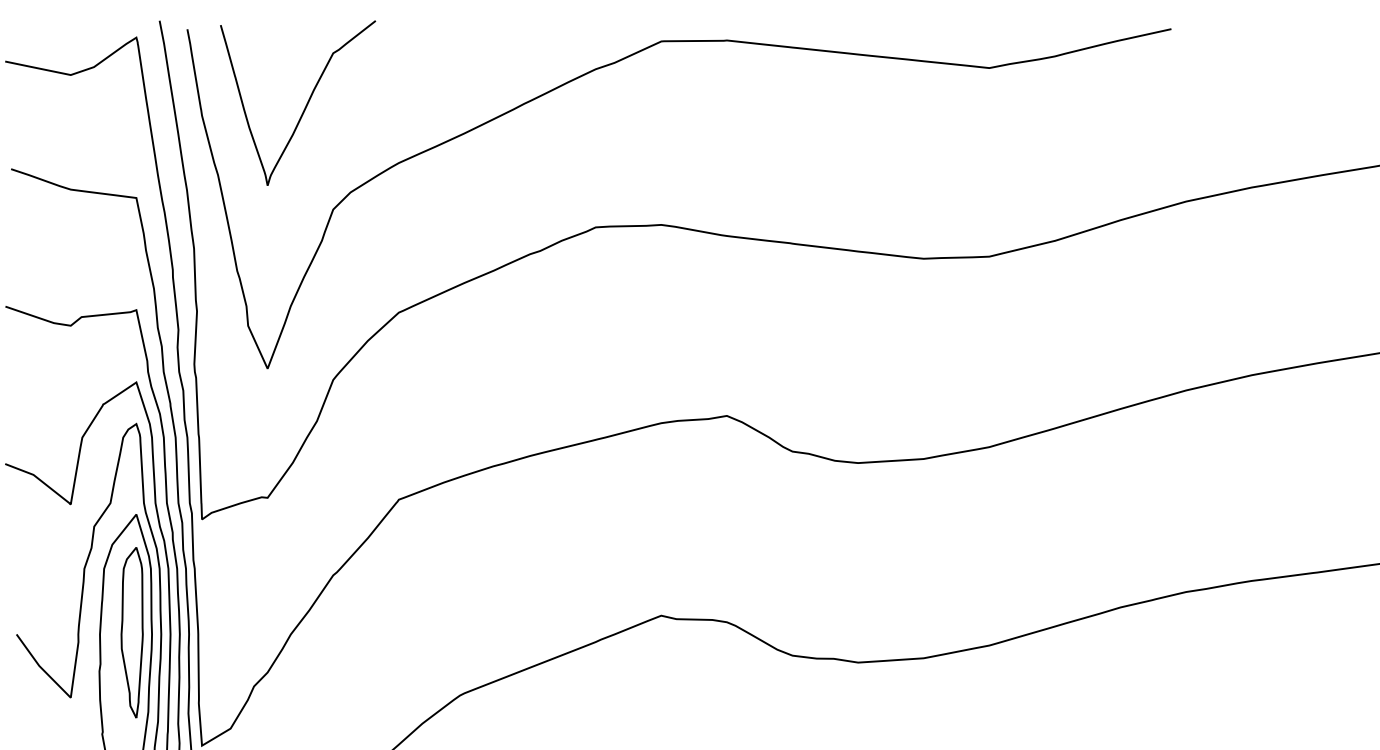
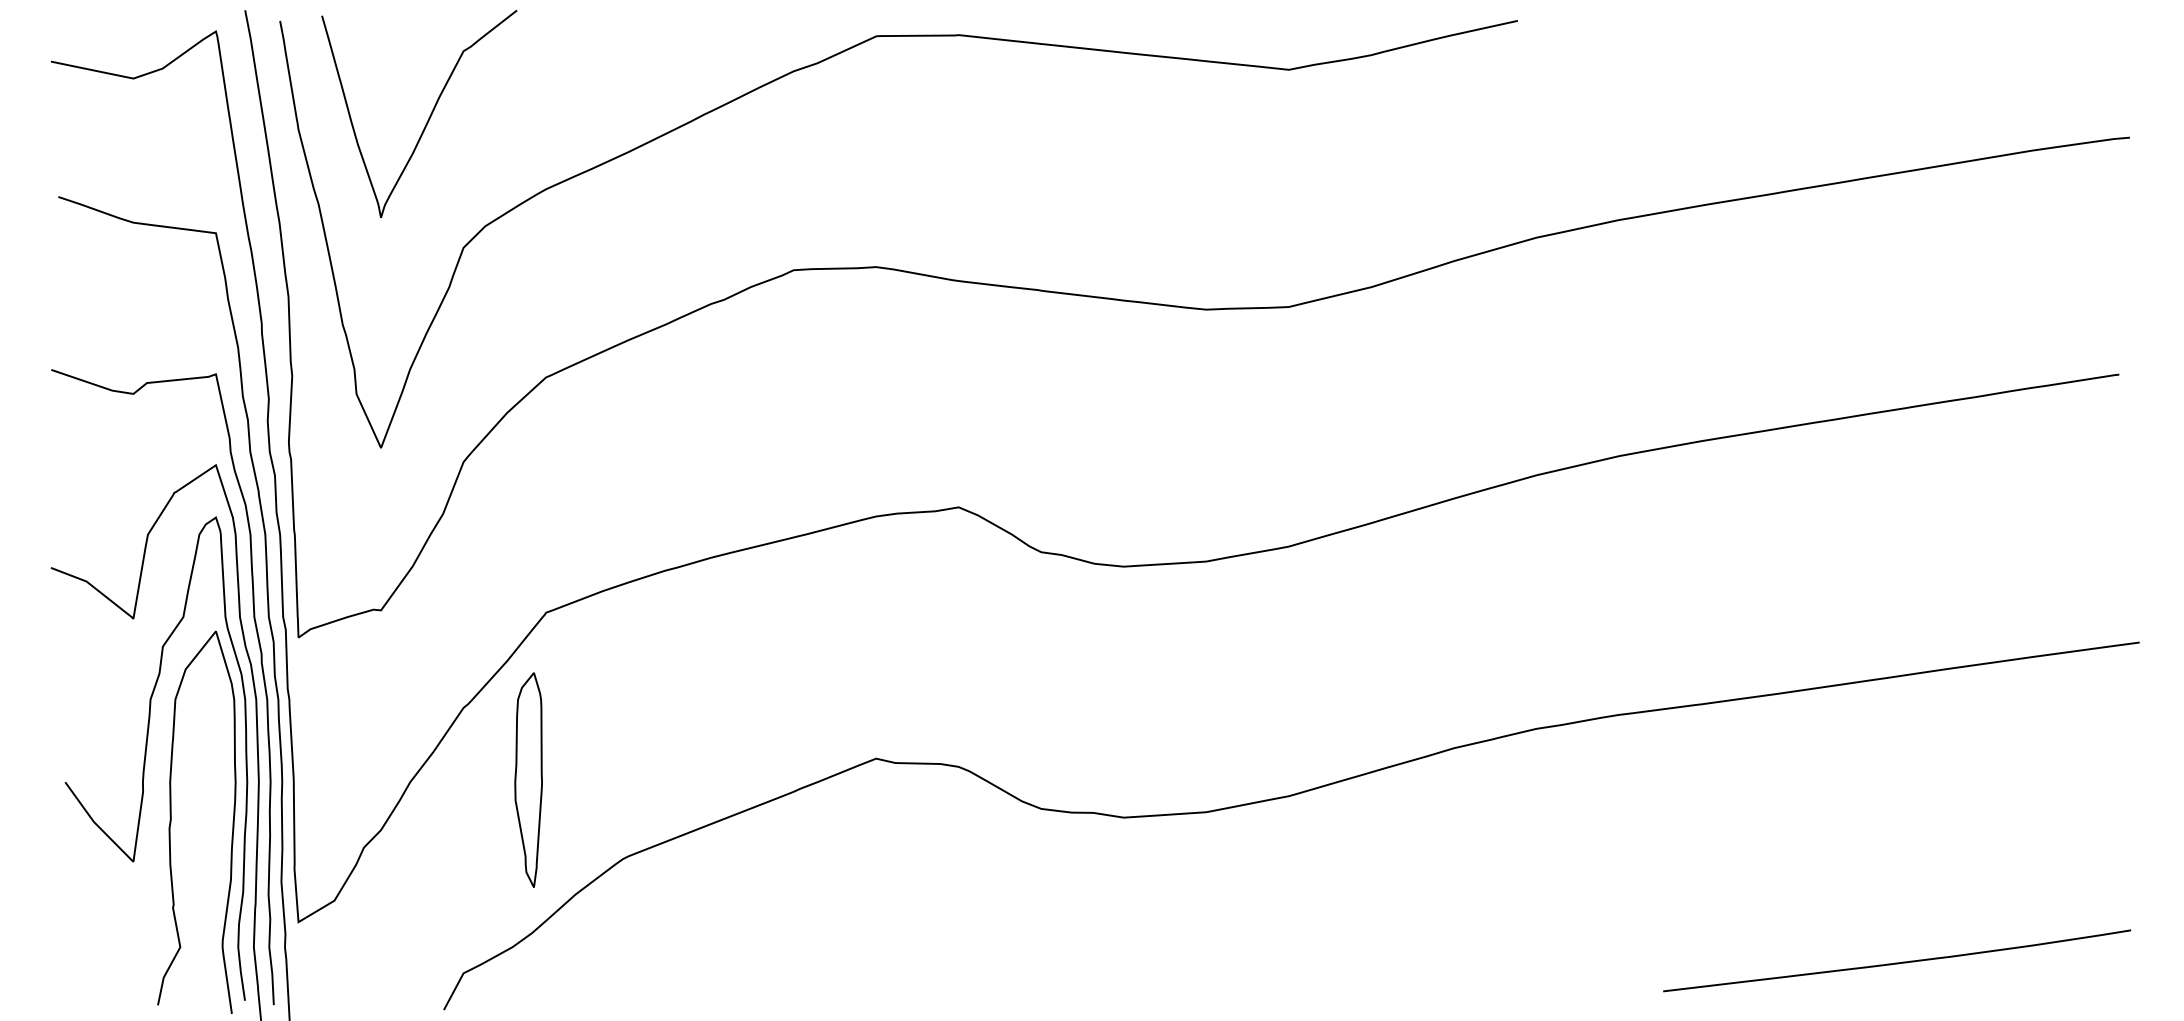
part: (132, 632) -> (528, 779), moved

